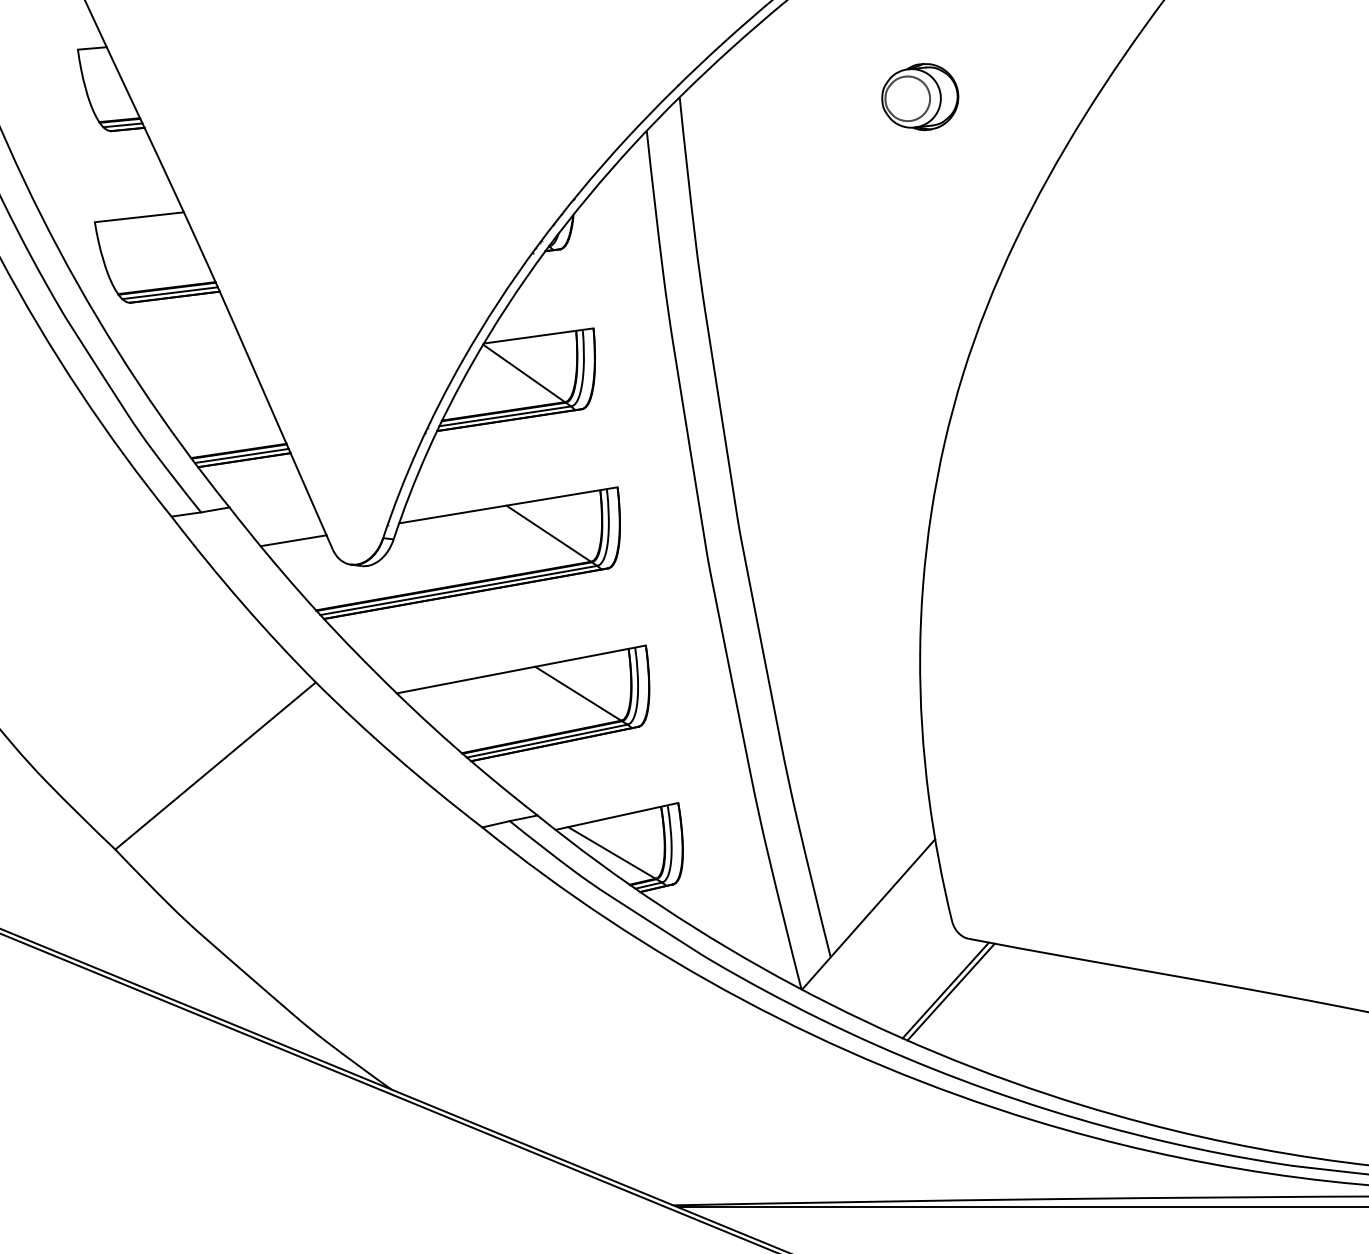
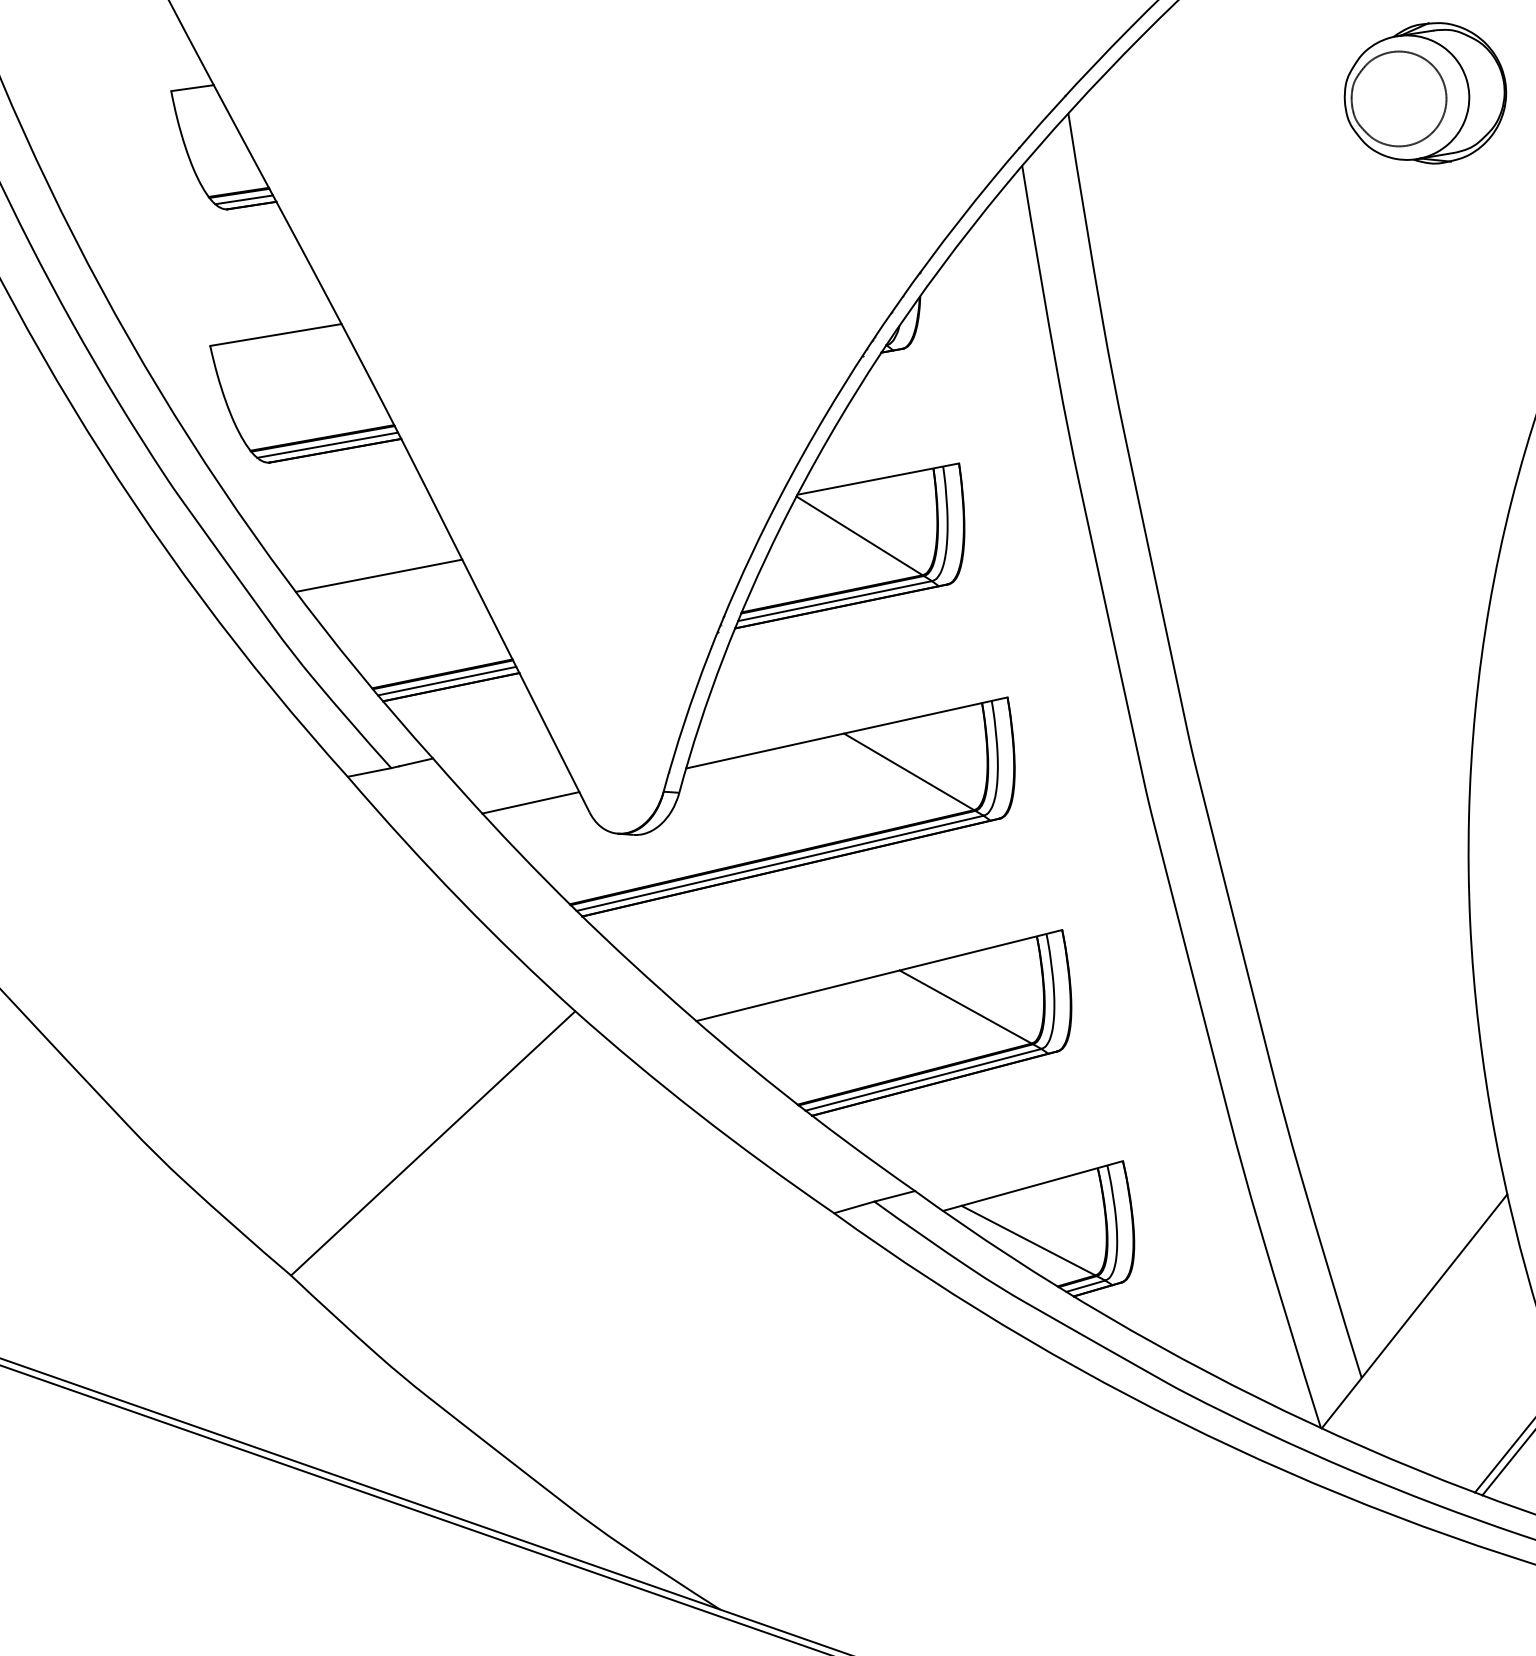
part: (920, 96) -> (1425, 92), size x1.43
line: (199, 382) -> (378, 575), added

